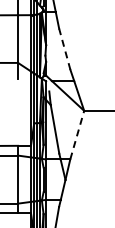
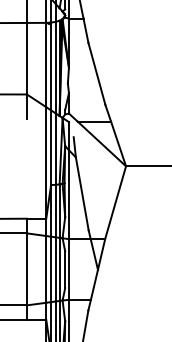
line: (64, 48) -> (96, 72), dashed -> solid
line: (77, 134) -> (115, 201), dashed -> solid

